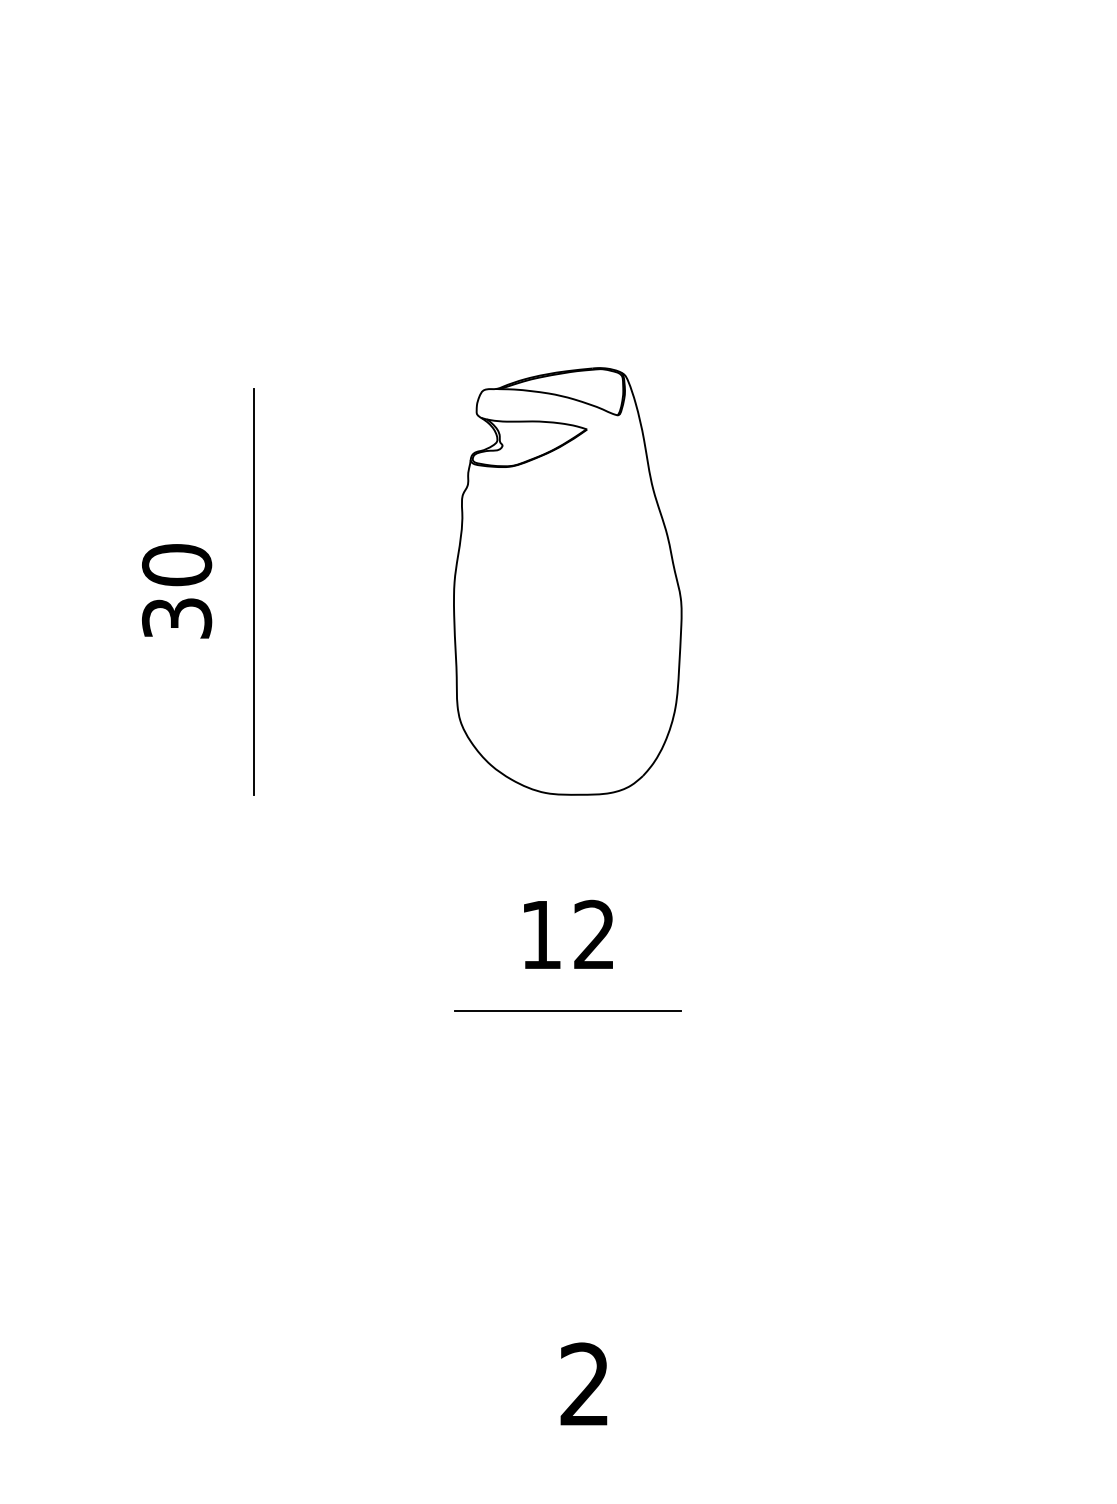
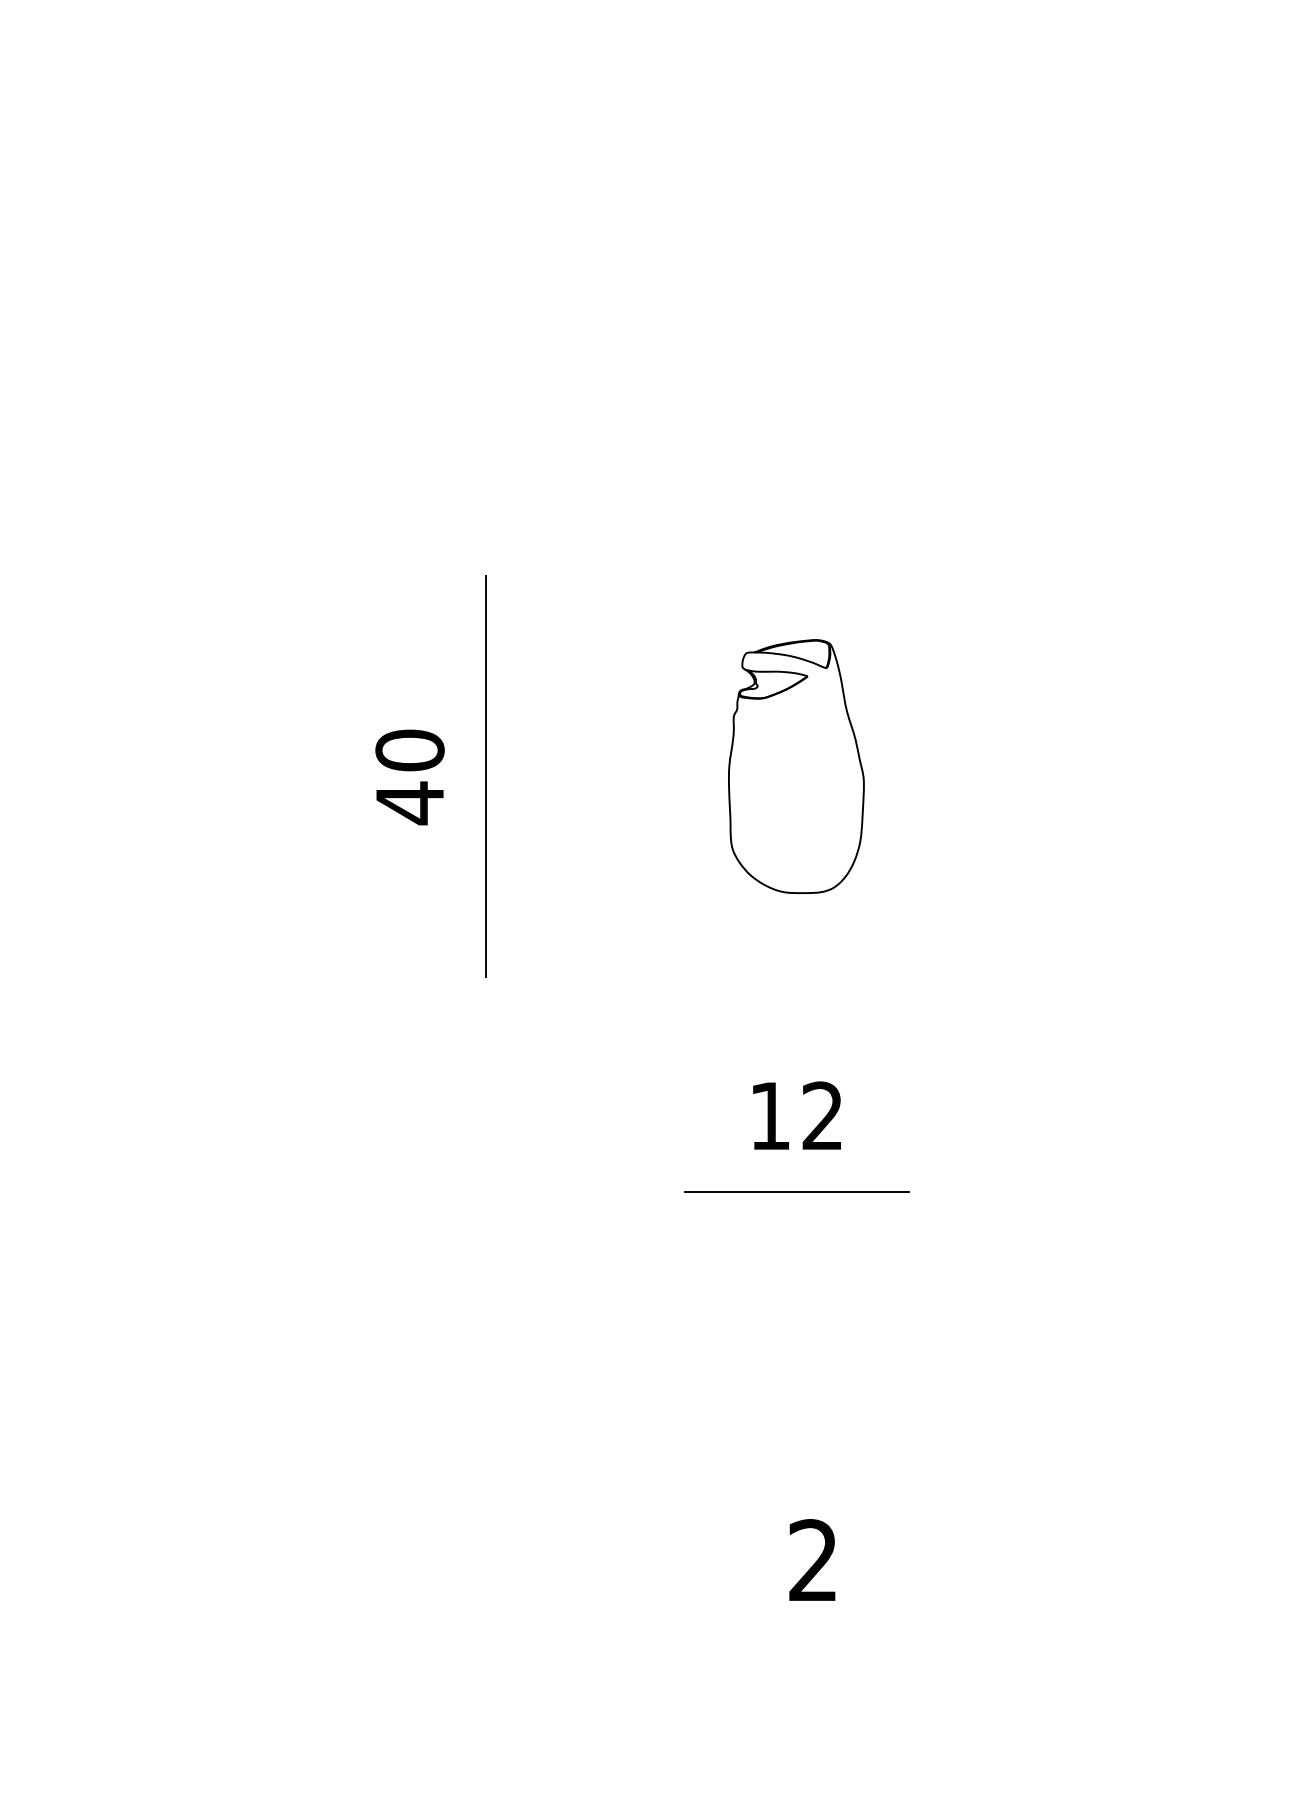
part: (567, 581) -> (796, 766), size x0.6
text: (176, 618) -> (409, 803), 30 -> 40

